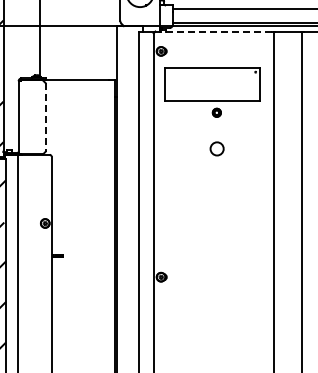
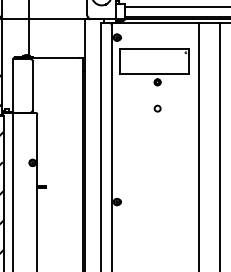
line: (214, 31) -> (155, 23), dashed -> solid
line: (45, 117) -> (32, 85), dashed -> solid
circle: (216, 148) -> (157, 108), size x0.62

